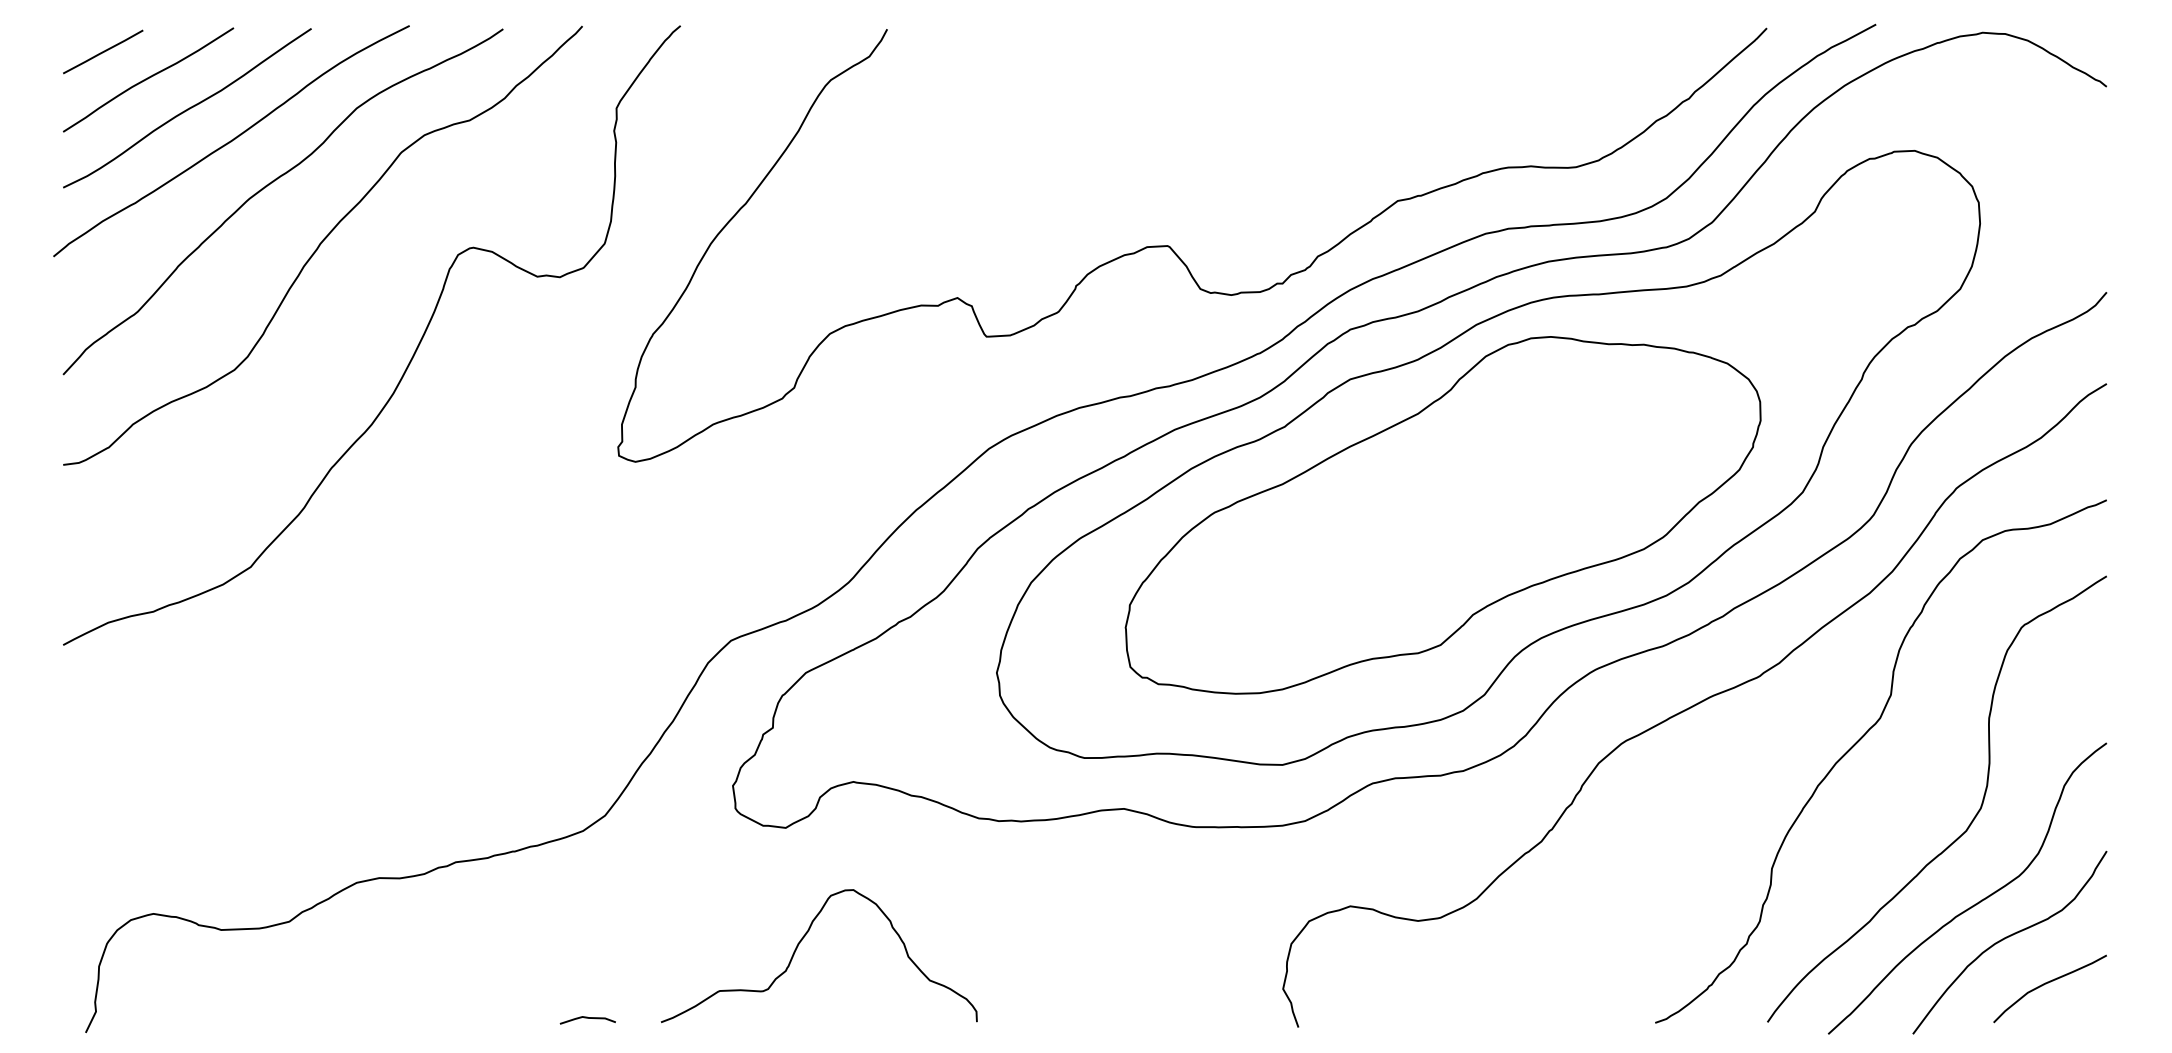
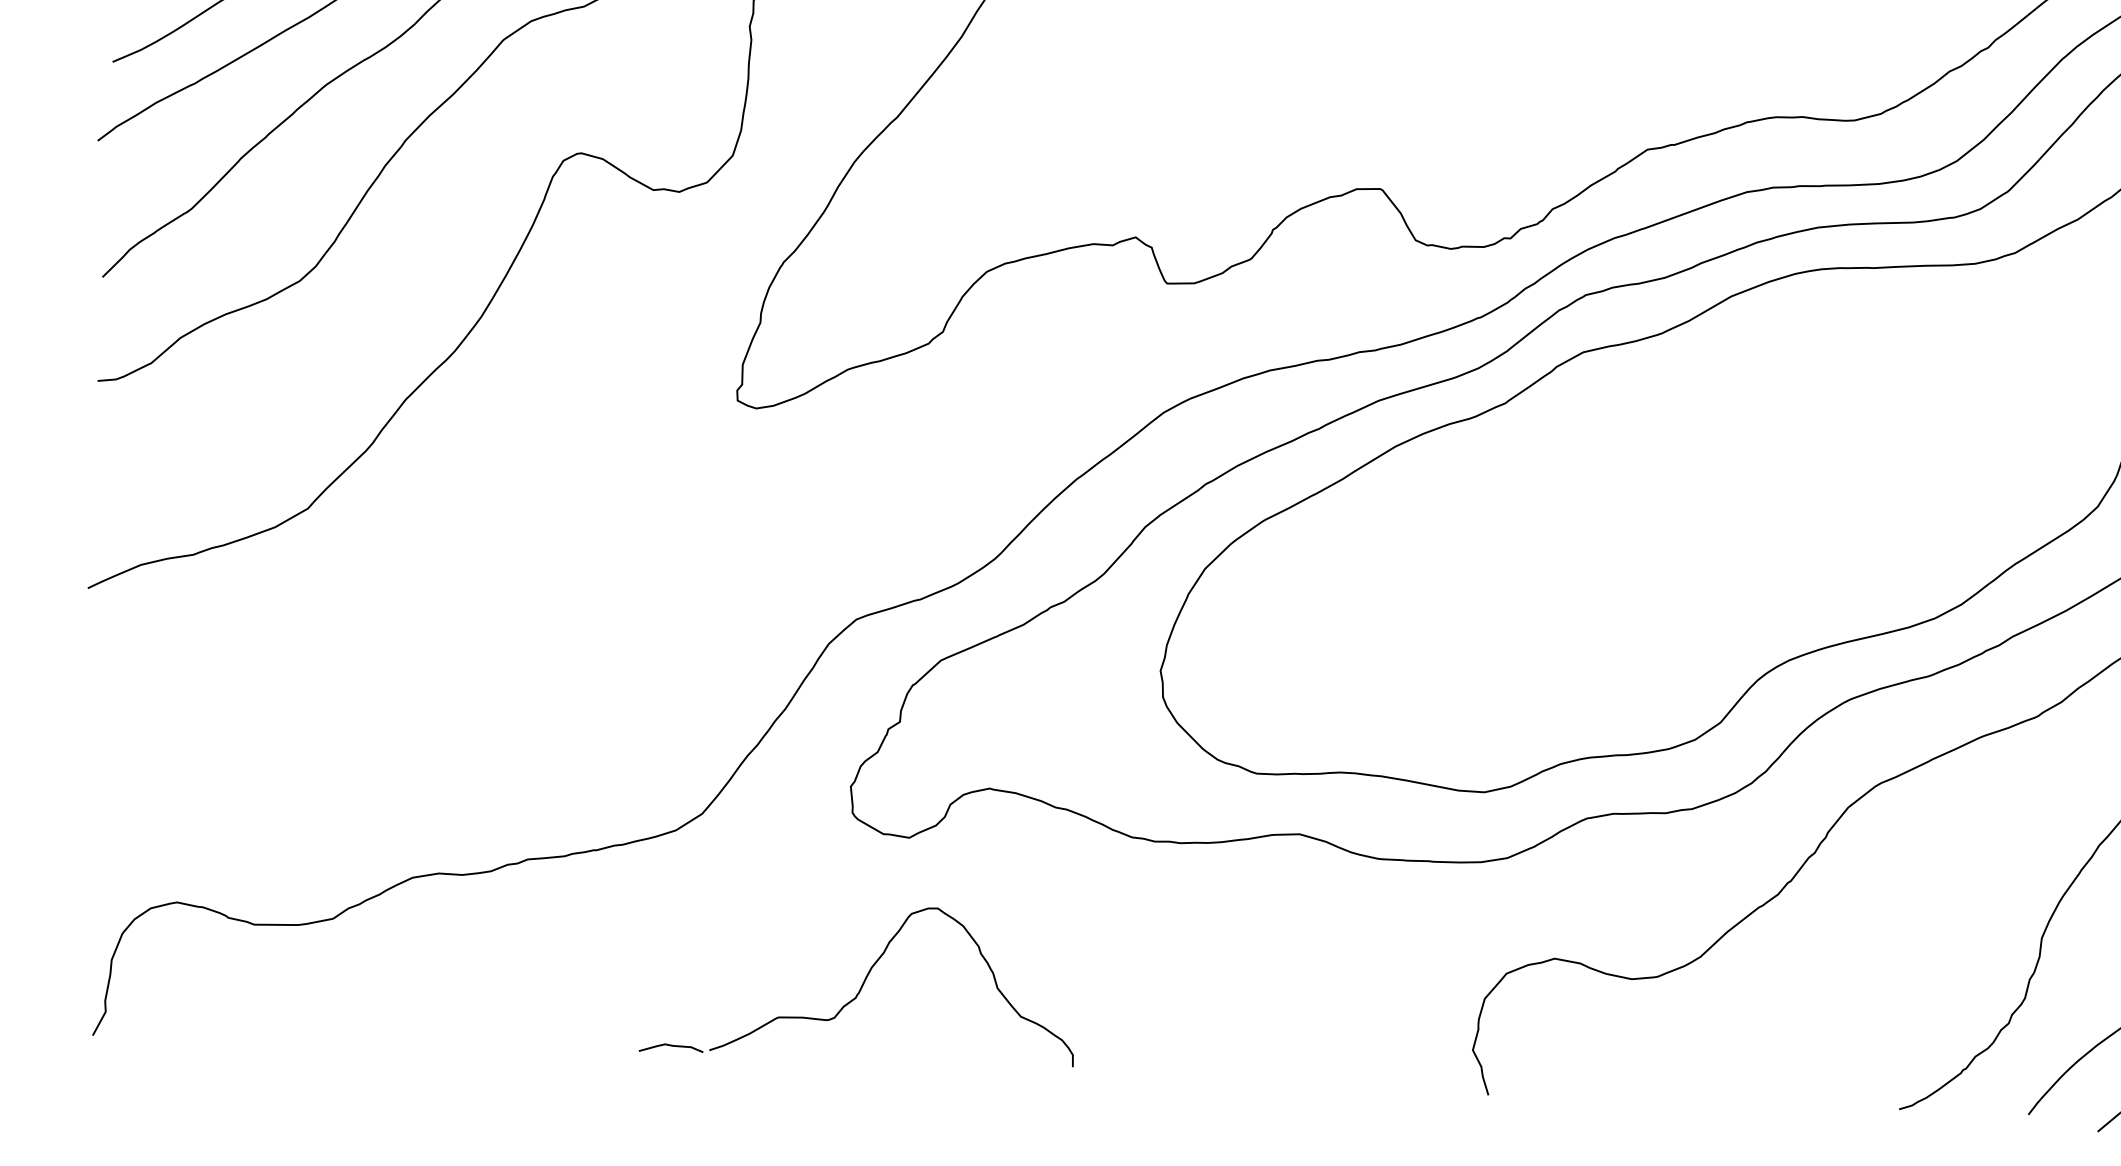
part: (1442, 515) -> (1681, 513), removed
curve: (800, 943) -> (874, 967), moved

